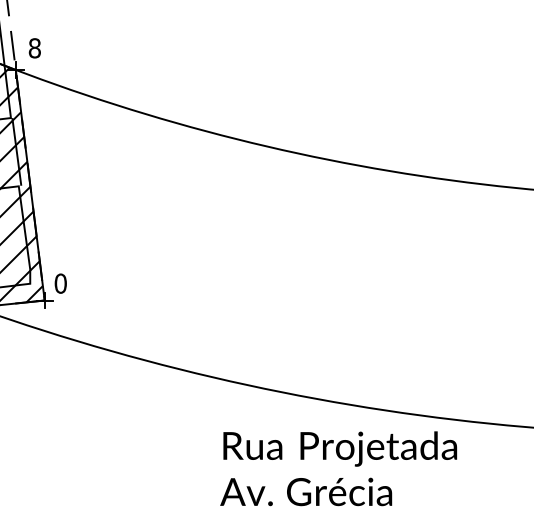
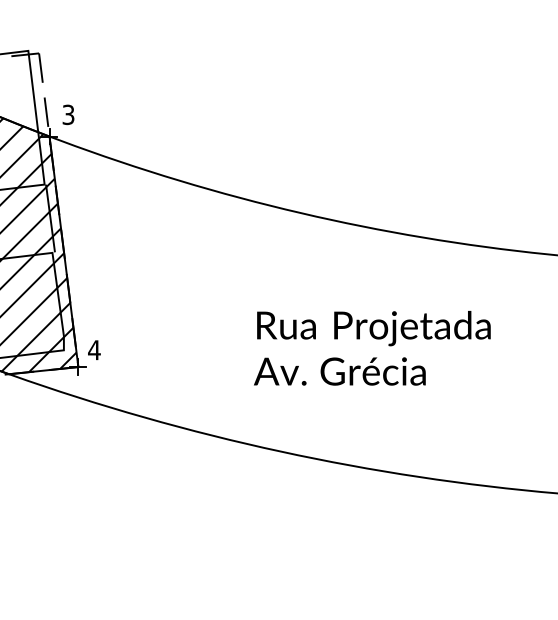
text: (34, 47) -> (68, 114), 8 -> 3
text: (60, 283) -> (94, 350), 0 -> 4
text: (338, 468) -> (372, 348), moved

